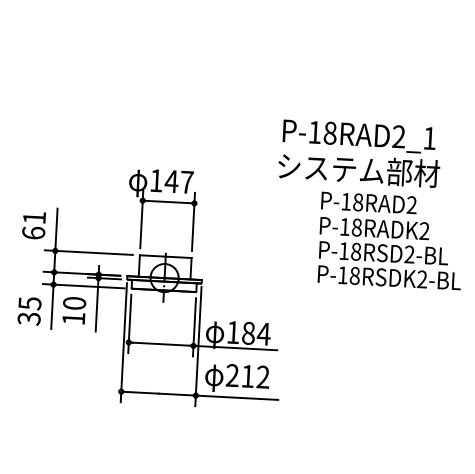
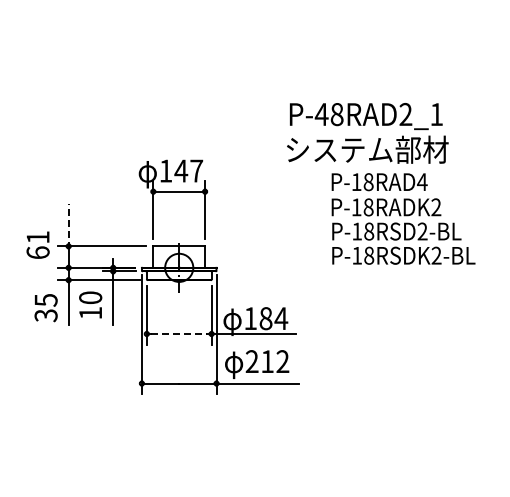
text: (314, 132) -> (321, 114), P-18RAD2_1 -> P-48RAD2_1
text: (412, 204) -> (422, 181), P-18RAD2 -> P-18RAD4
text: (33, 224) -> (37, 244), moved
line: (56, 230) -> (68, 225), solid -> dashed
line: (161, 344) -> (179, 334), solid -> dashed

